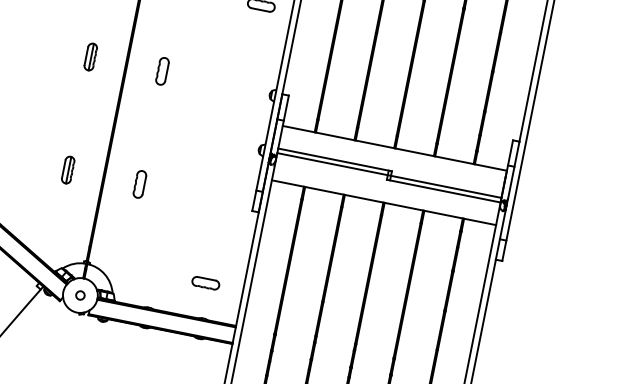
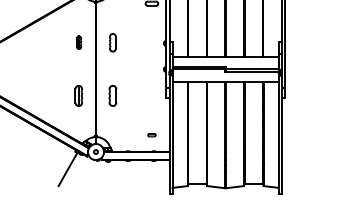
part: (161, 70) -> (112, 42), size x1.4
part: (68, 171) -> (79, 96), size x1.6
part: (138, 184) -> (112, 96), size x1.6
part: (204, 283) -> (151, 135), size x0.6

